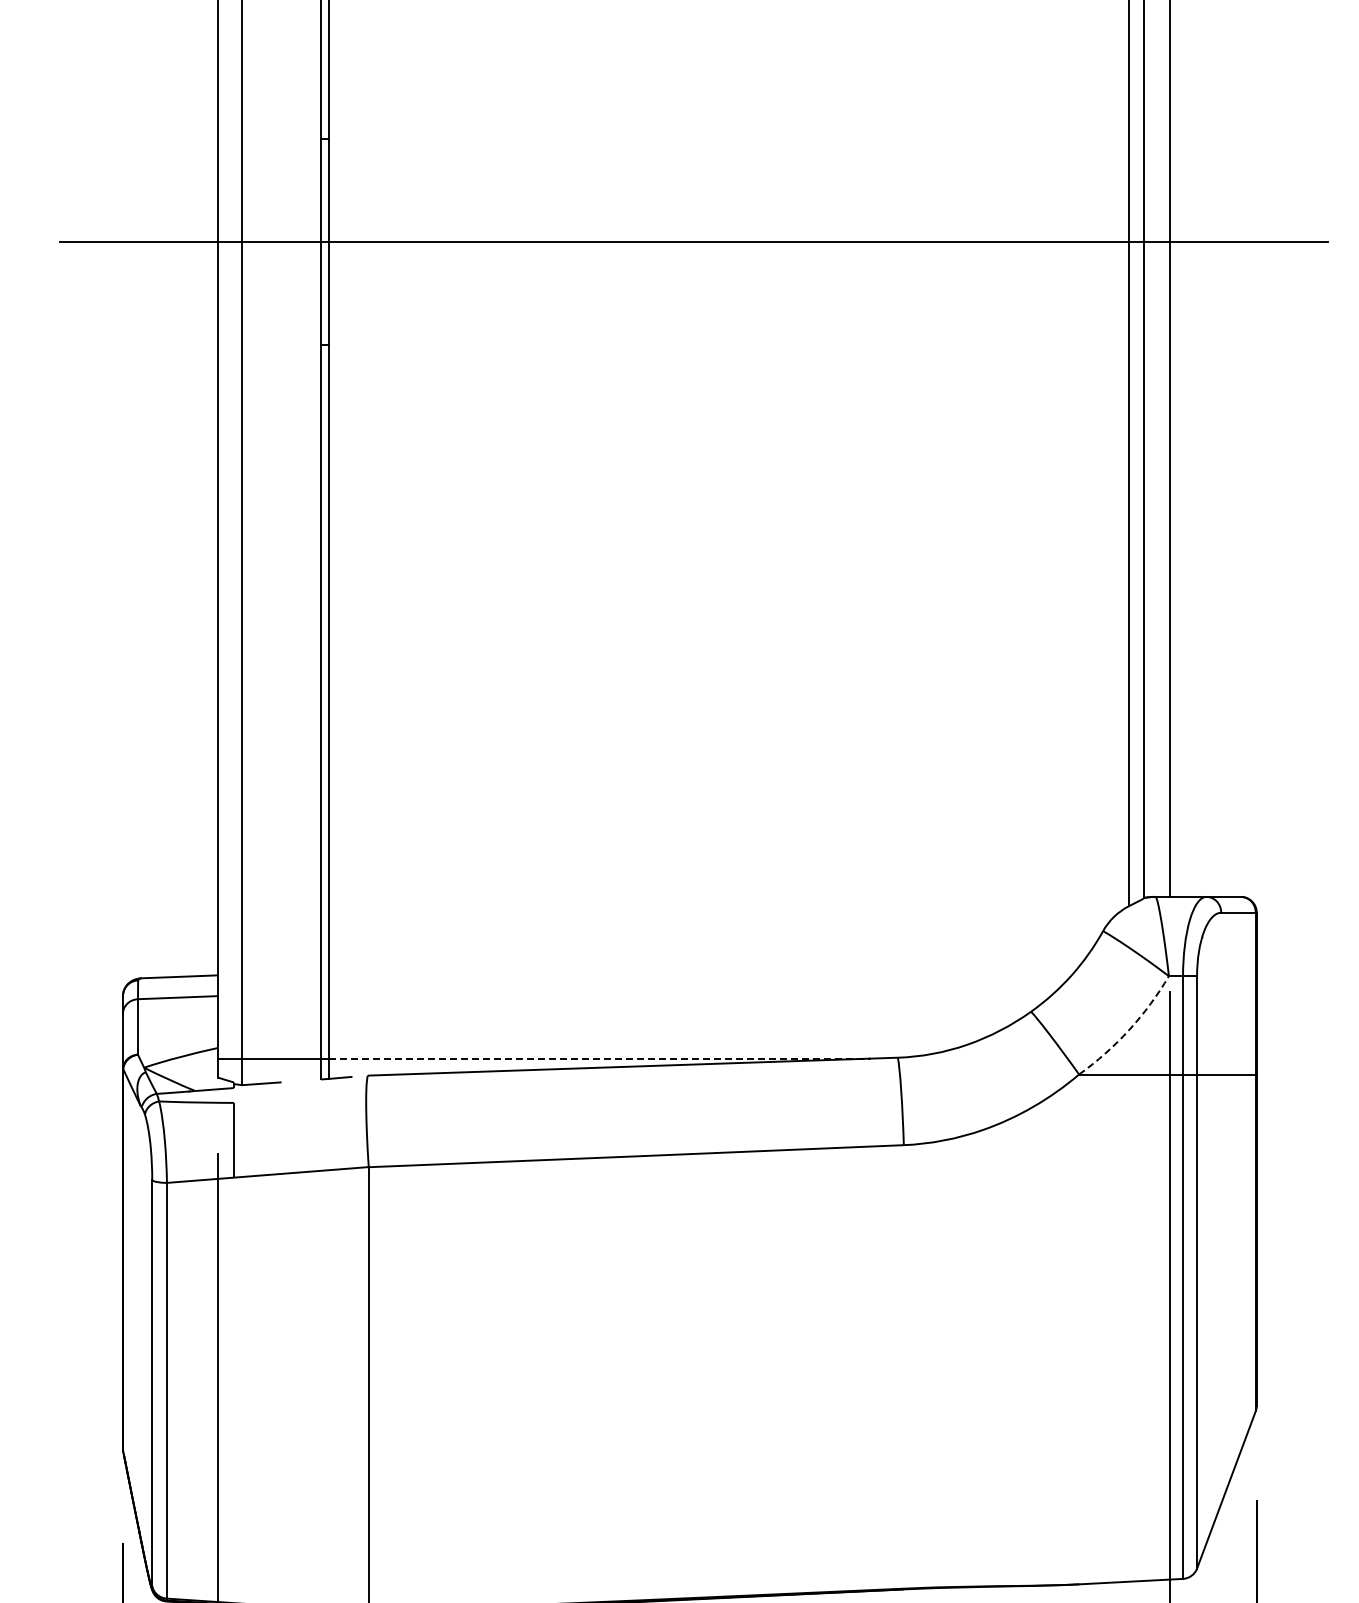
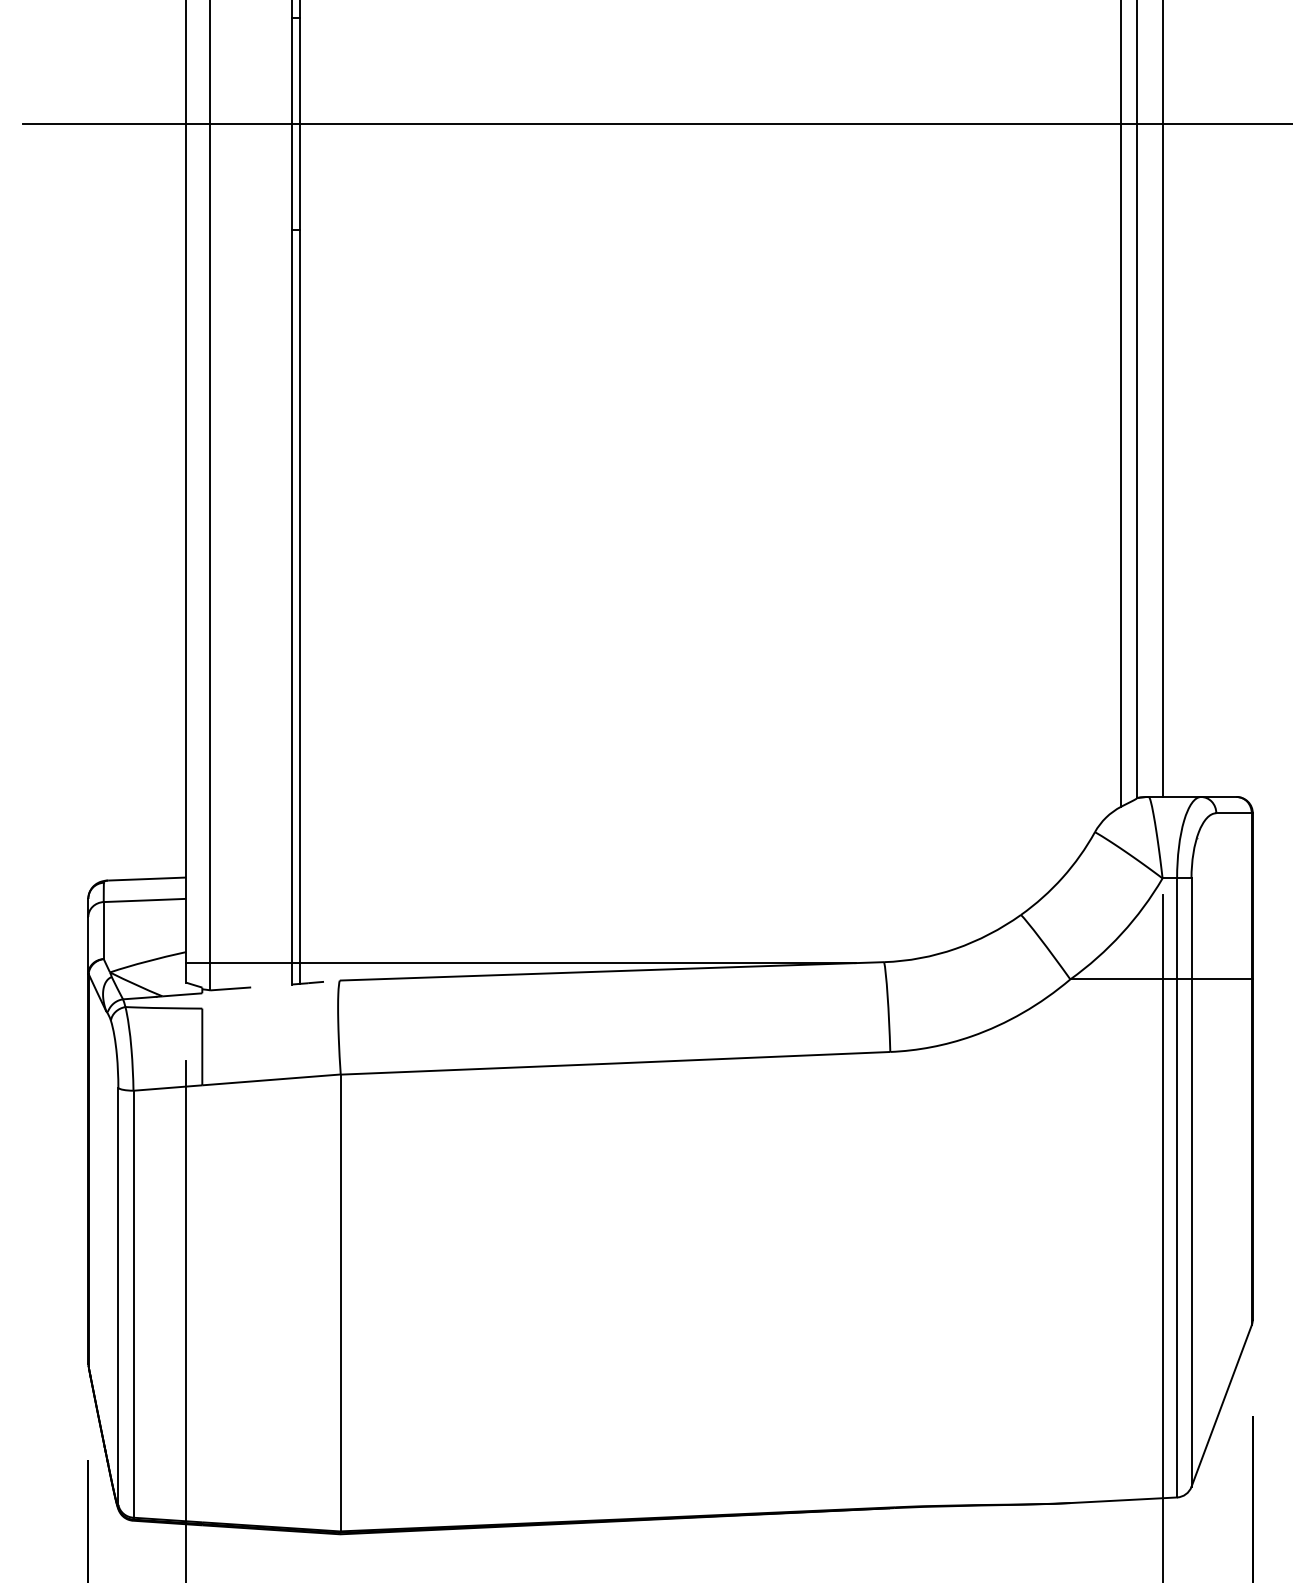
arc: (1129, 1030) -> (1122, 934), dashed -> solid
line: (600, 1058) -> (578, 962), dashed -> solid

